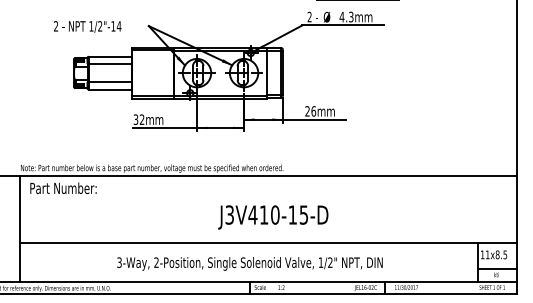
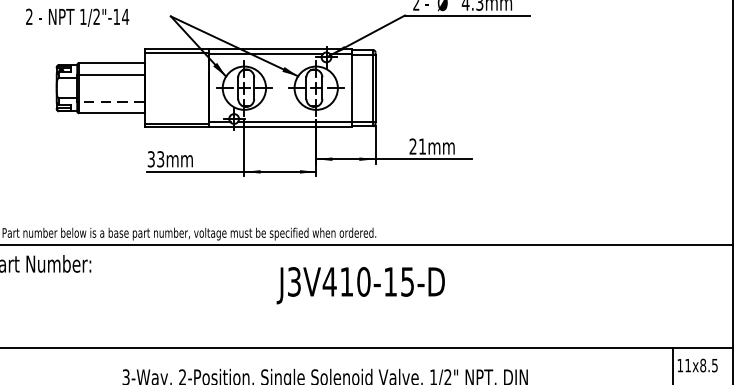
line: (110, 82) -> (112, 102), solid -> dashed
text: (313, 111) -> (422, 146), 26mm -> 21mm
text: (141, 120) -> (159, 160), 32mm -> 33mm
text: (273, 217) -> (361, 285), moved

